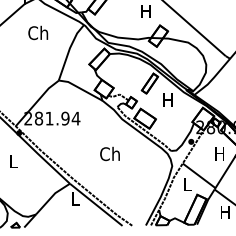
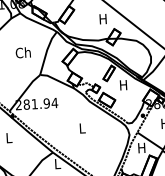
text: (38, 32) -> (23, 52), moved
text: (109, 153) -> (81, 128), Ch -> L
text: (187, 184) -> (141, 148), L -> H

